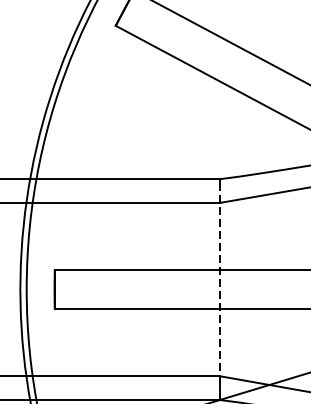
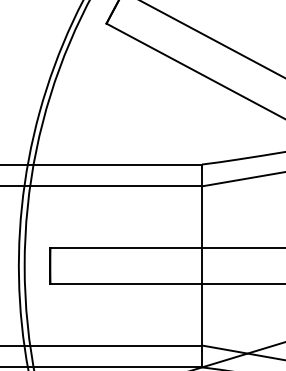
line: (220, 282) -> (202, 259), dashed -> solid

